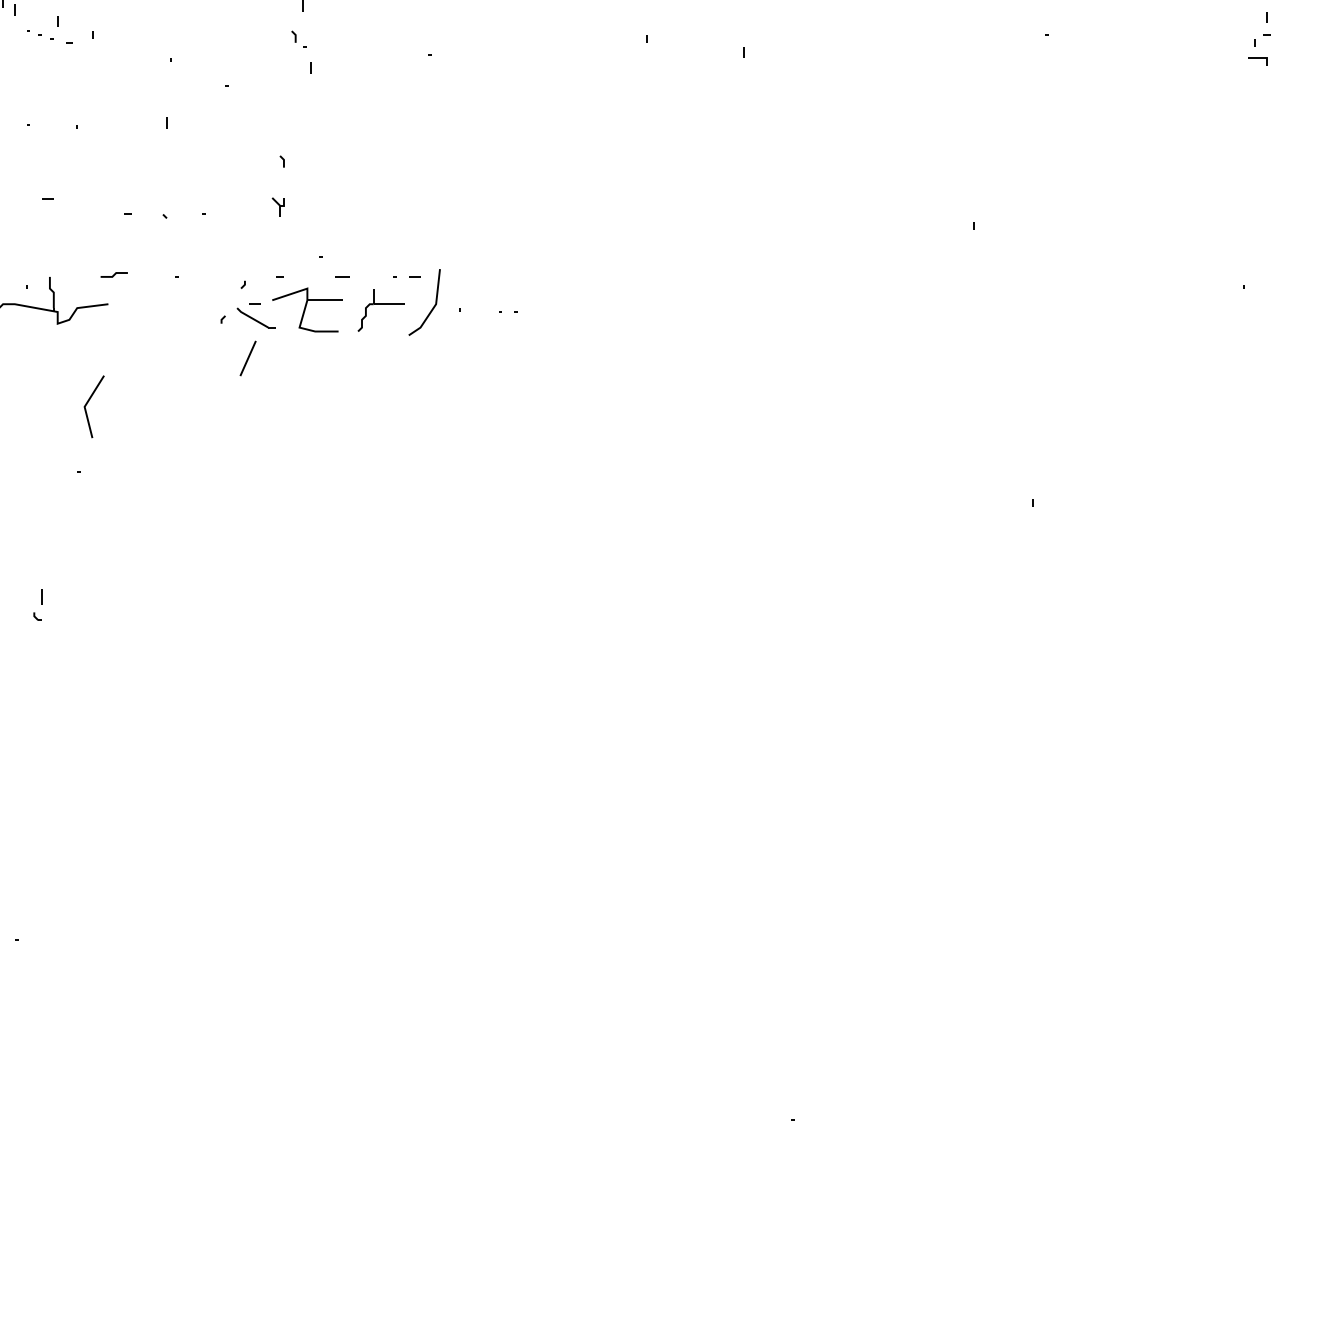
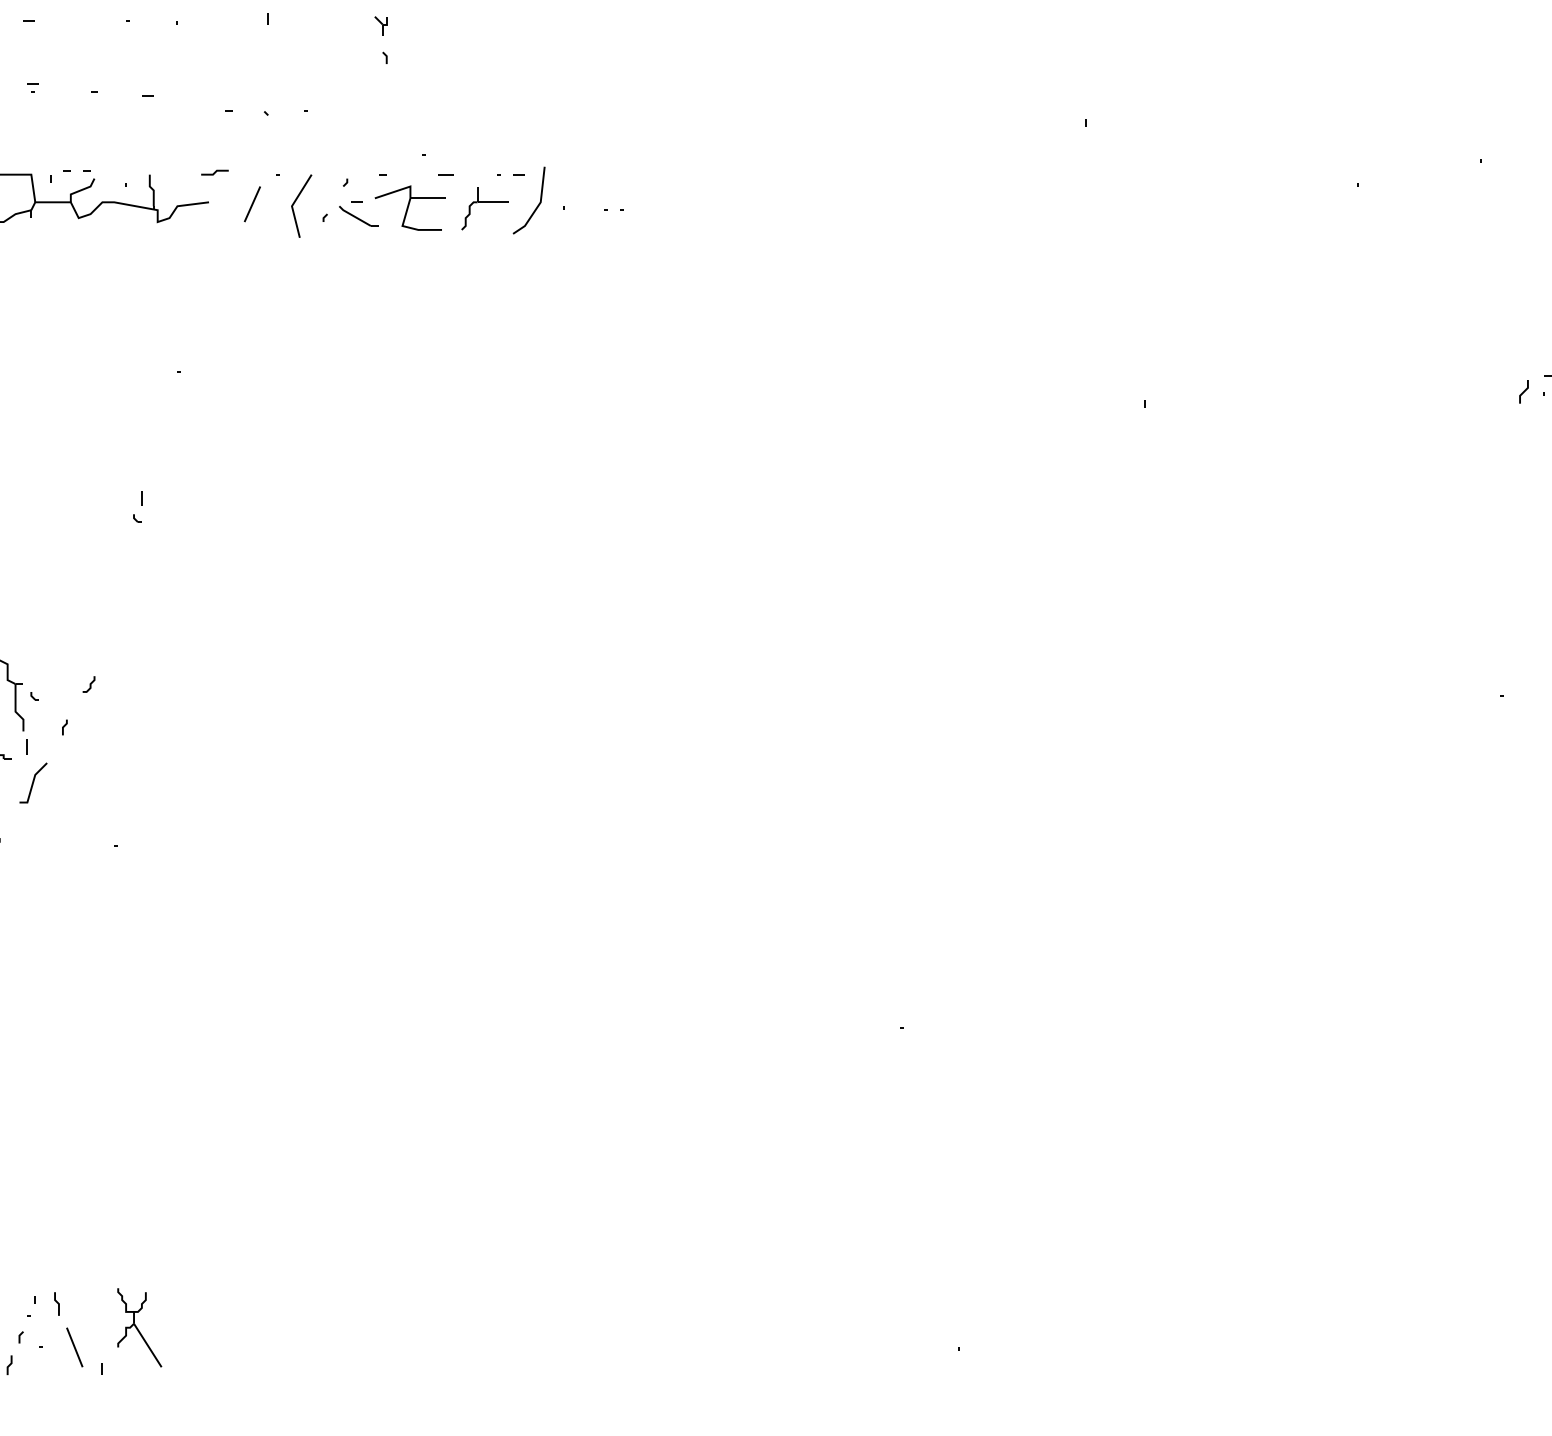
part: (277, 206) -> (380, 25), moved
line: (248, 358) -> (252, 204), moved
line: (89, 402) -> (296, 201), moved

